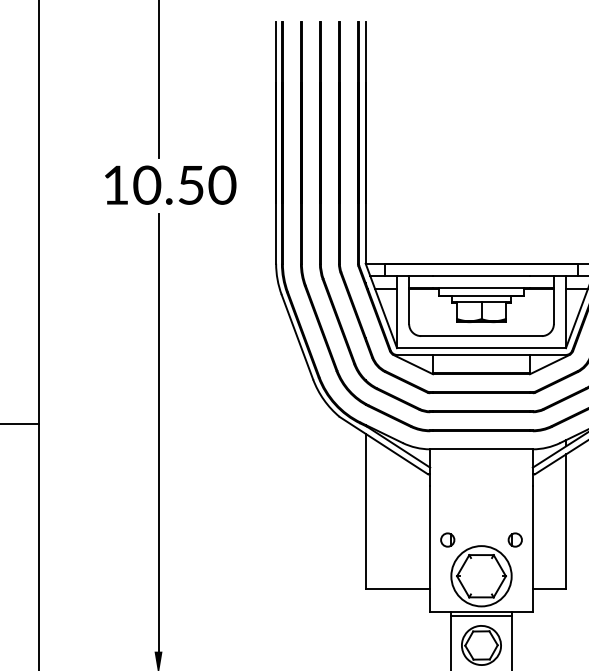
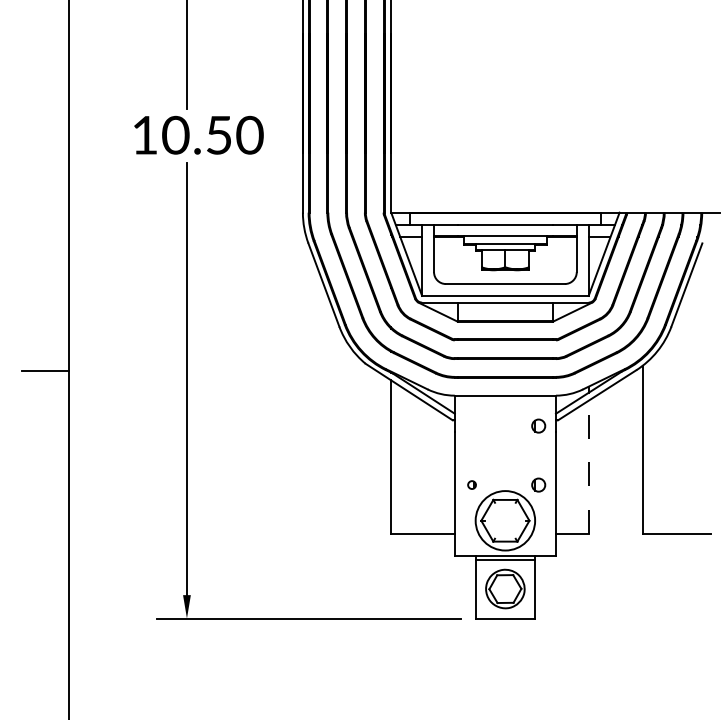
circle: (515, 479) -> (538, 425), added
line: (566, 522) -> (589, 467), solid -> dashed
circle: (447, 539) -> (471, 484), size x0.6

